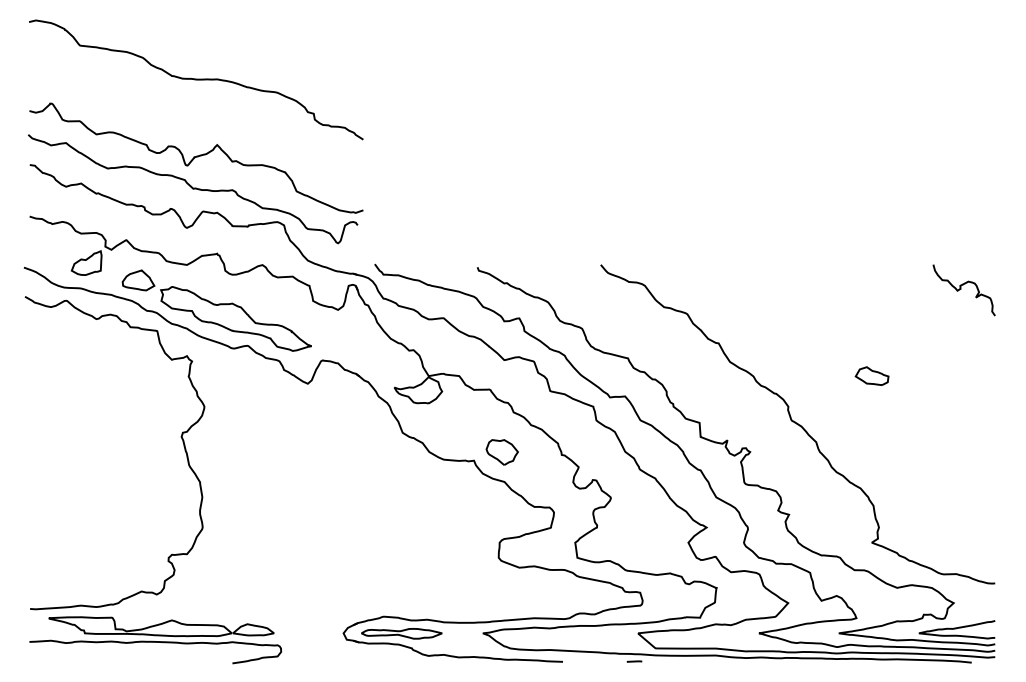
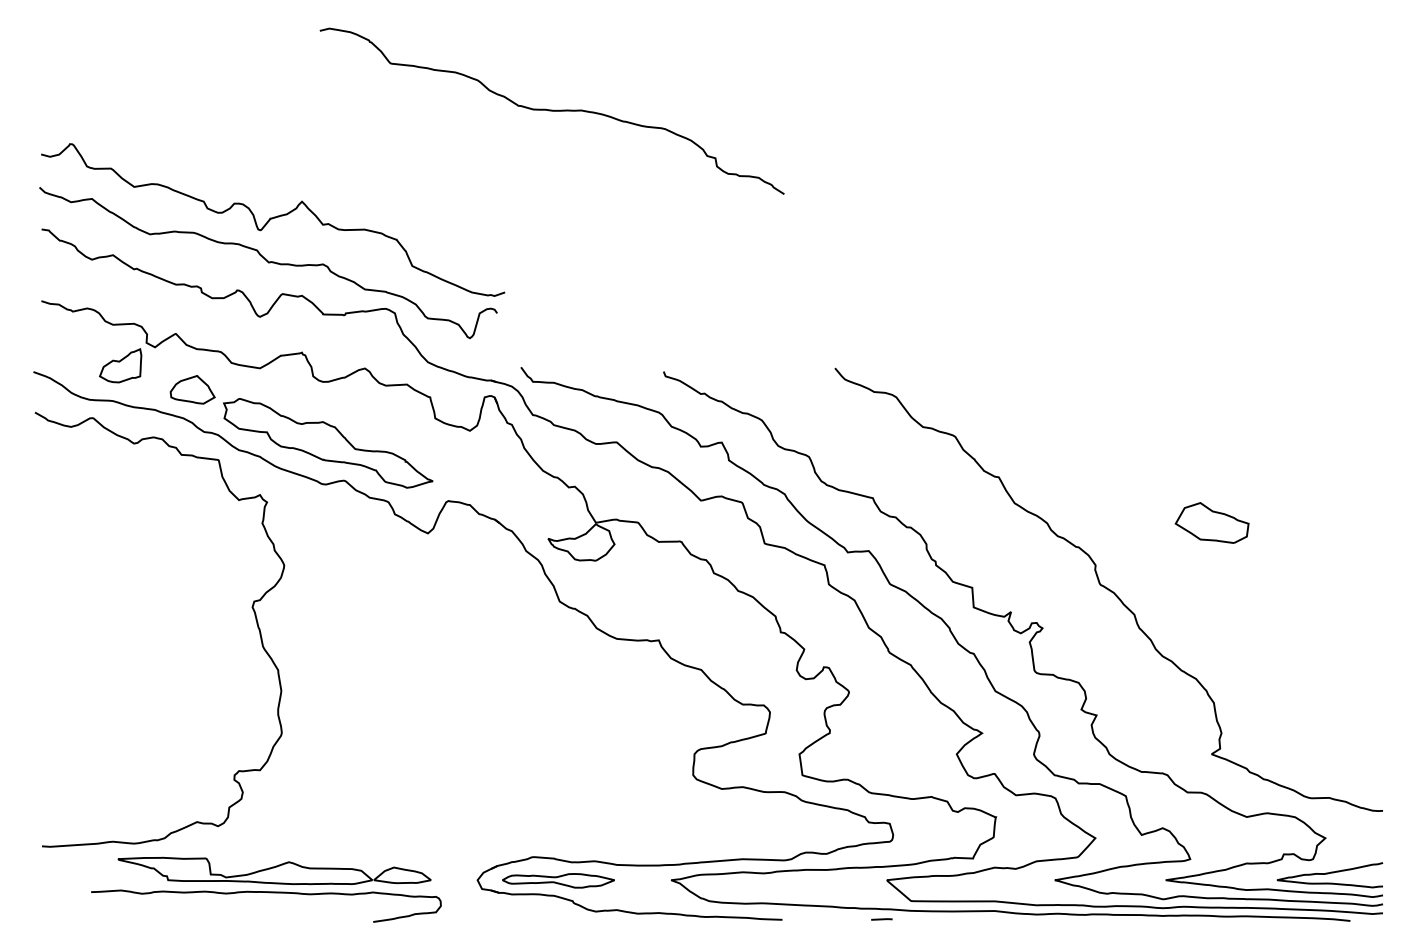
curve: (196, 79) -> (552, 110), moved
curve: (961, 289) -> (1336, 402), removed
part: (871, 375) -> (1211, 521), size x1.6
part: (501, 452) -> (697, 628), removed
part: (155, 640) -> (266, 890), moved

